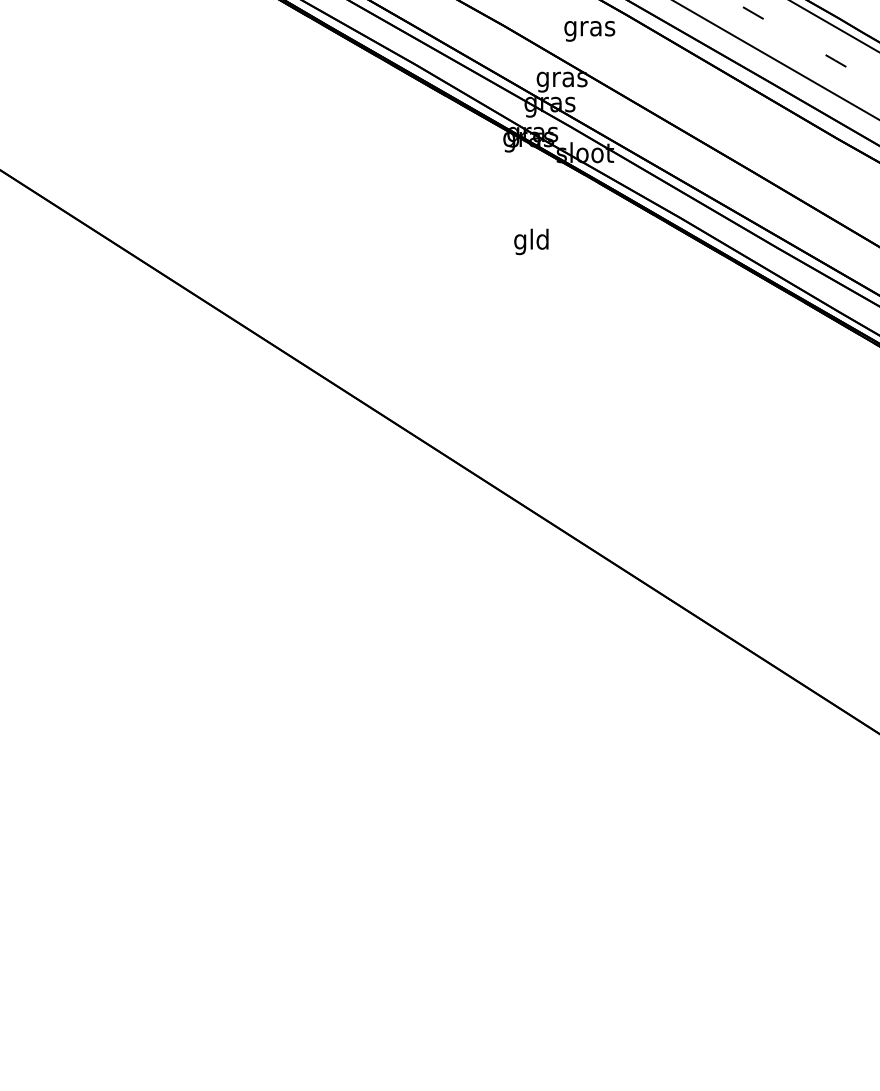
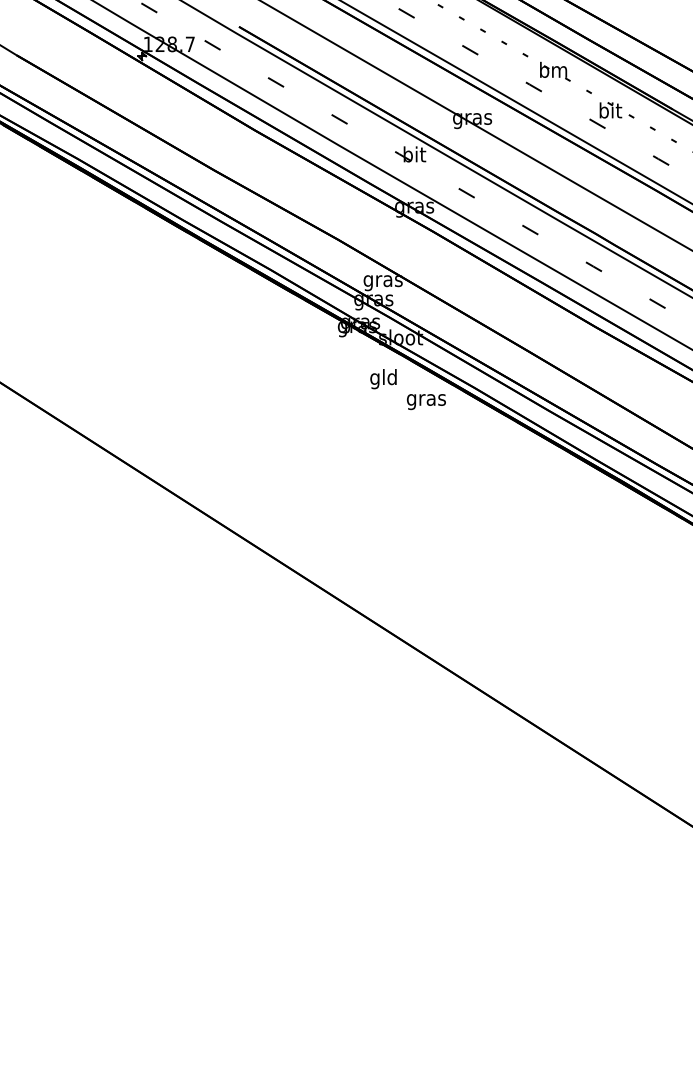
text: (589, 31) -> (426, 402), moved
text: (531, 242) -> (383, 379), moved

